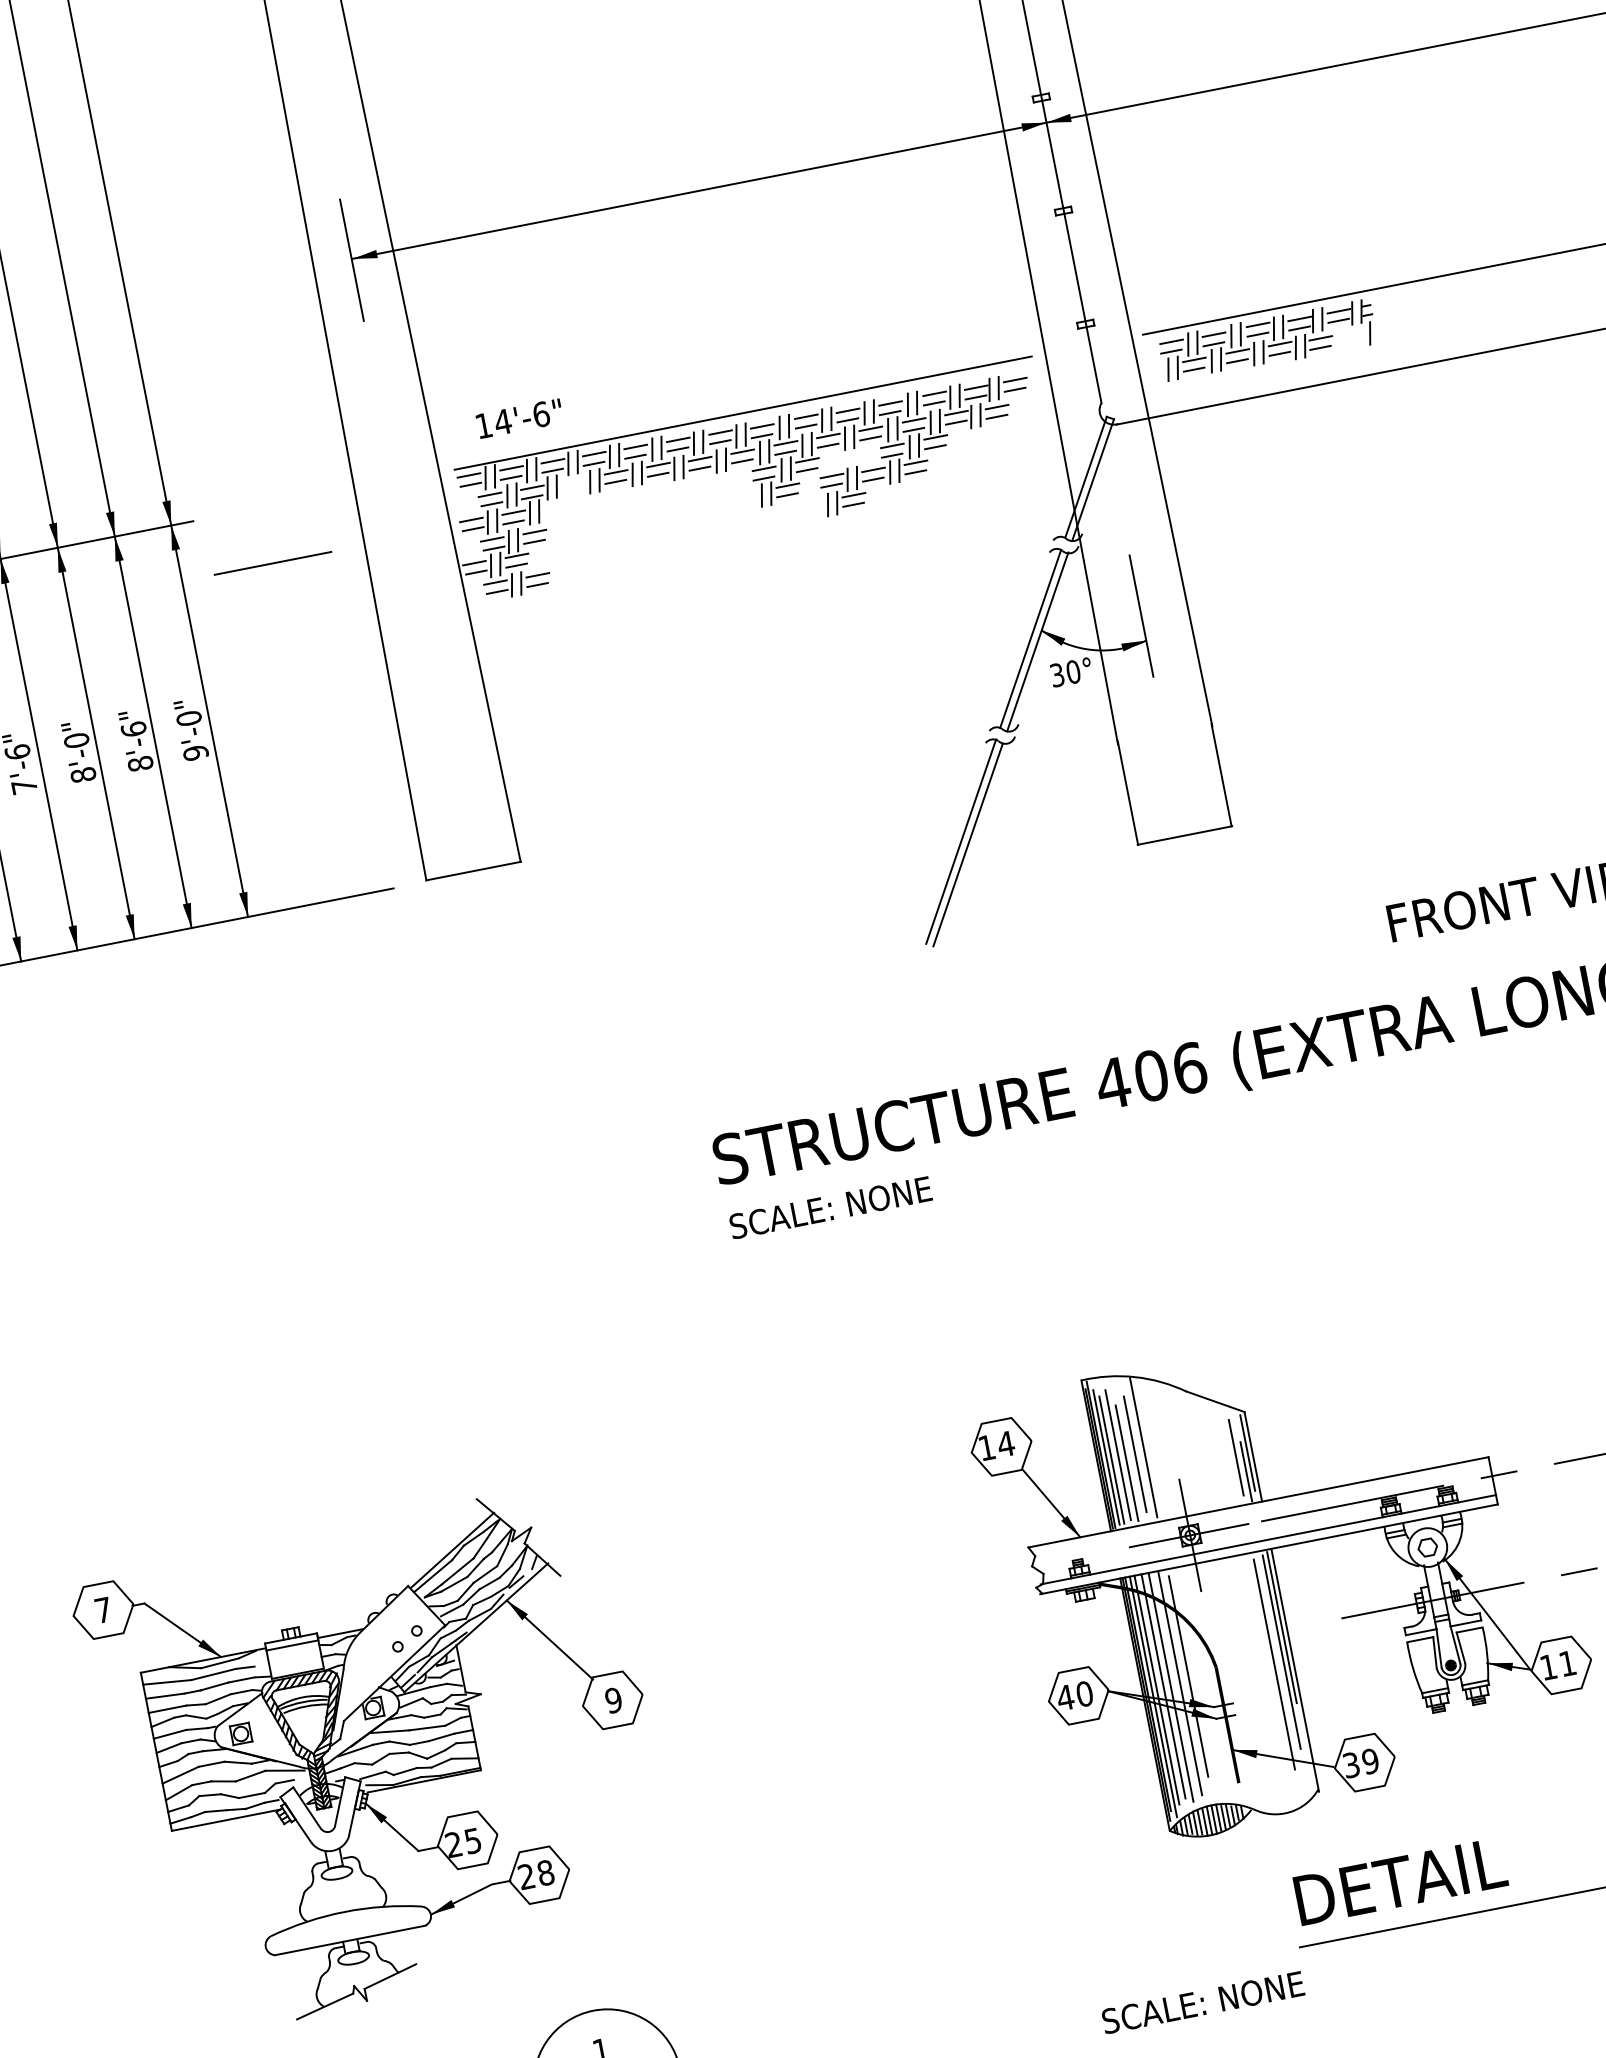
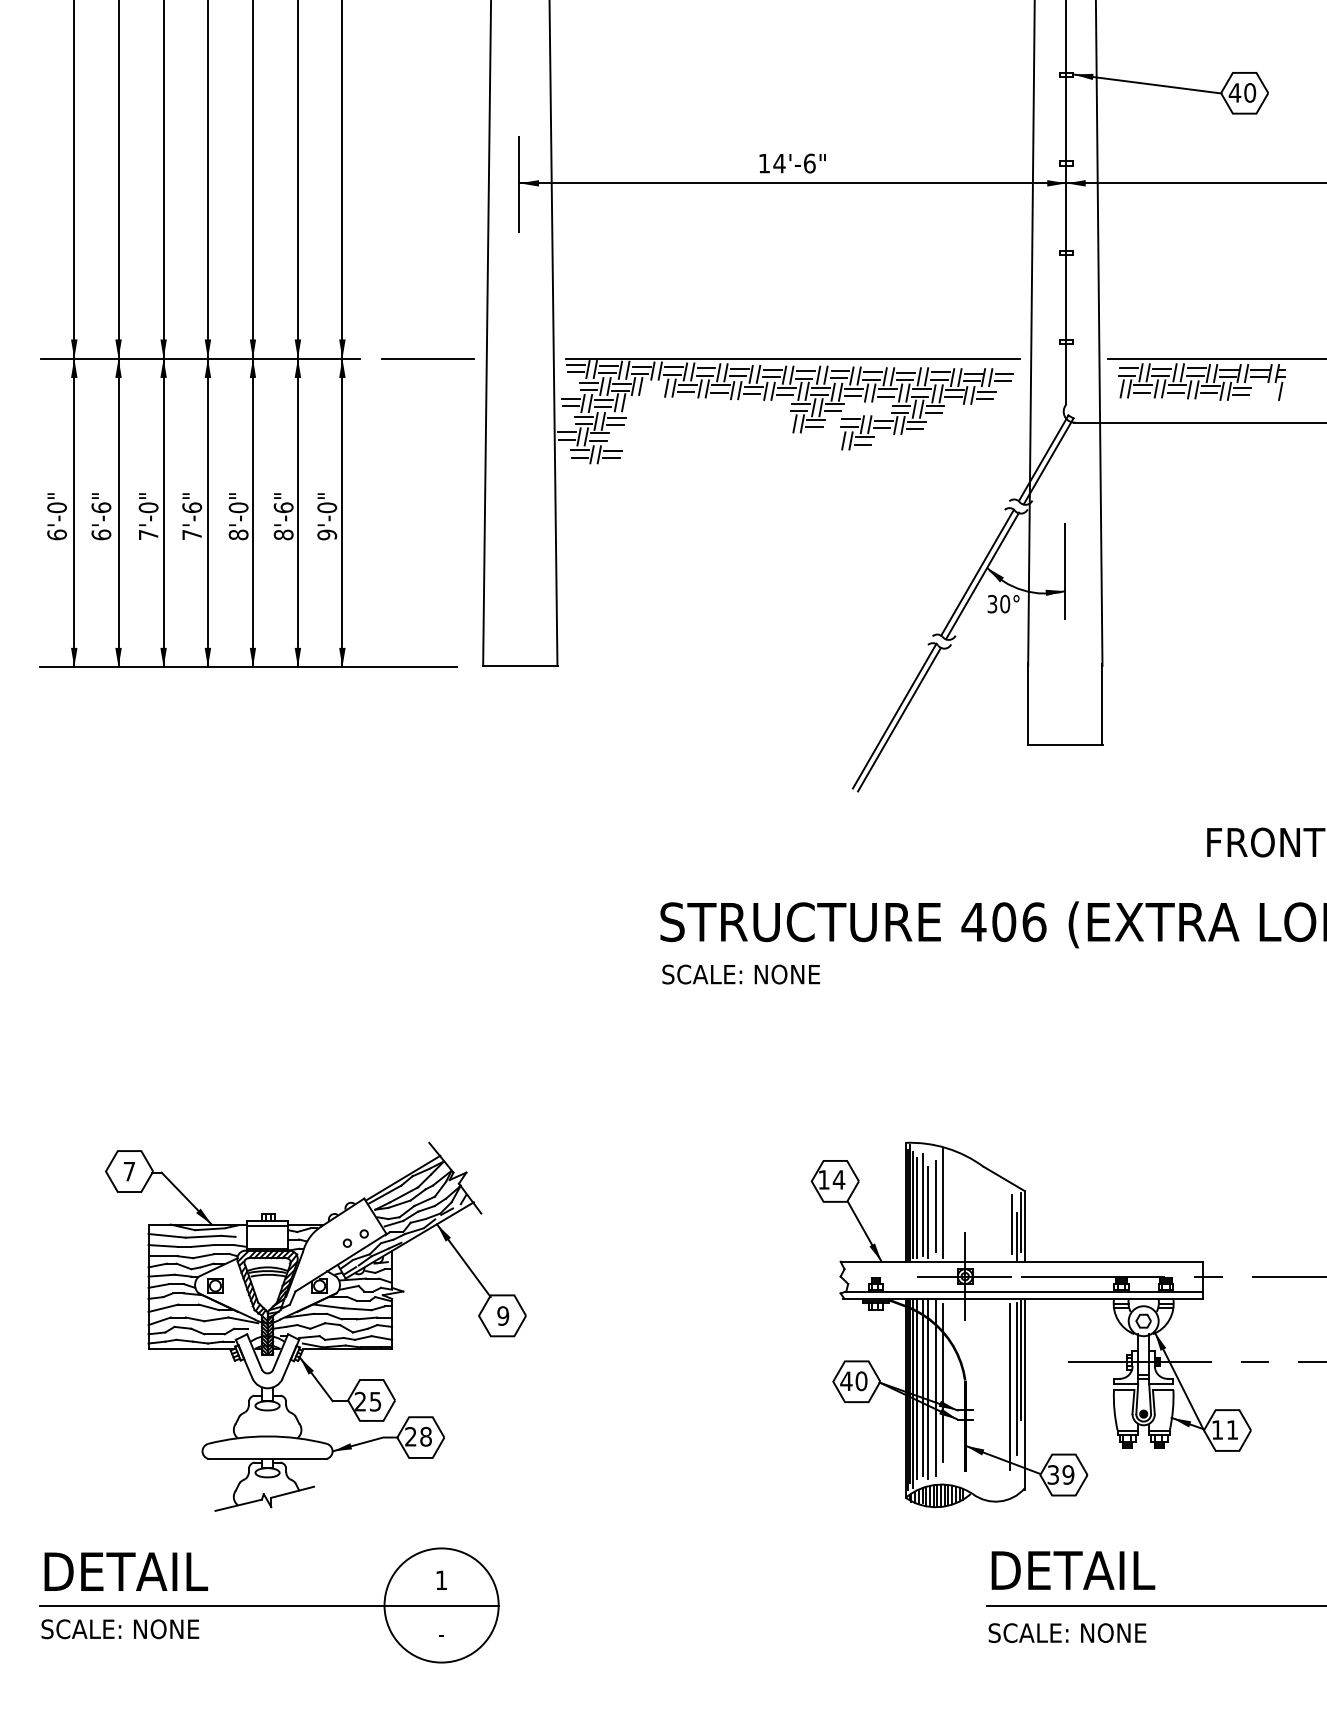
text: (519, 418) -> (792, 163), moved
line: (272, 563) -> (427, 358), moved
text: (1203, 2001) -> (1067, 1632), moved

